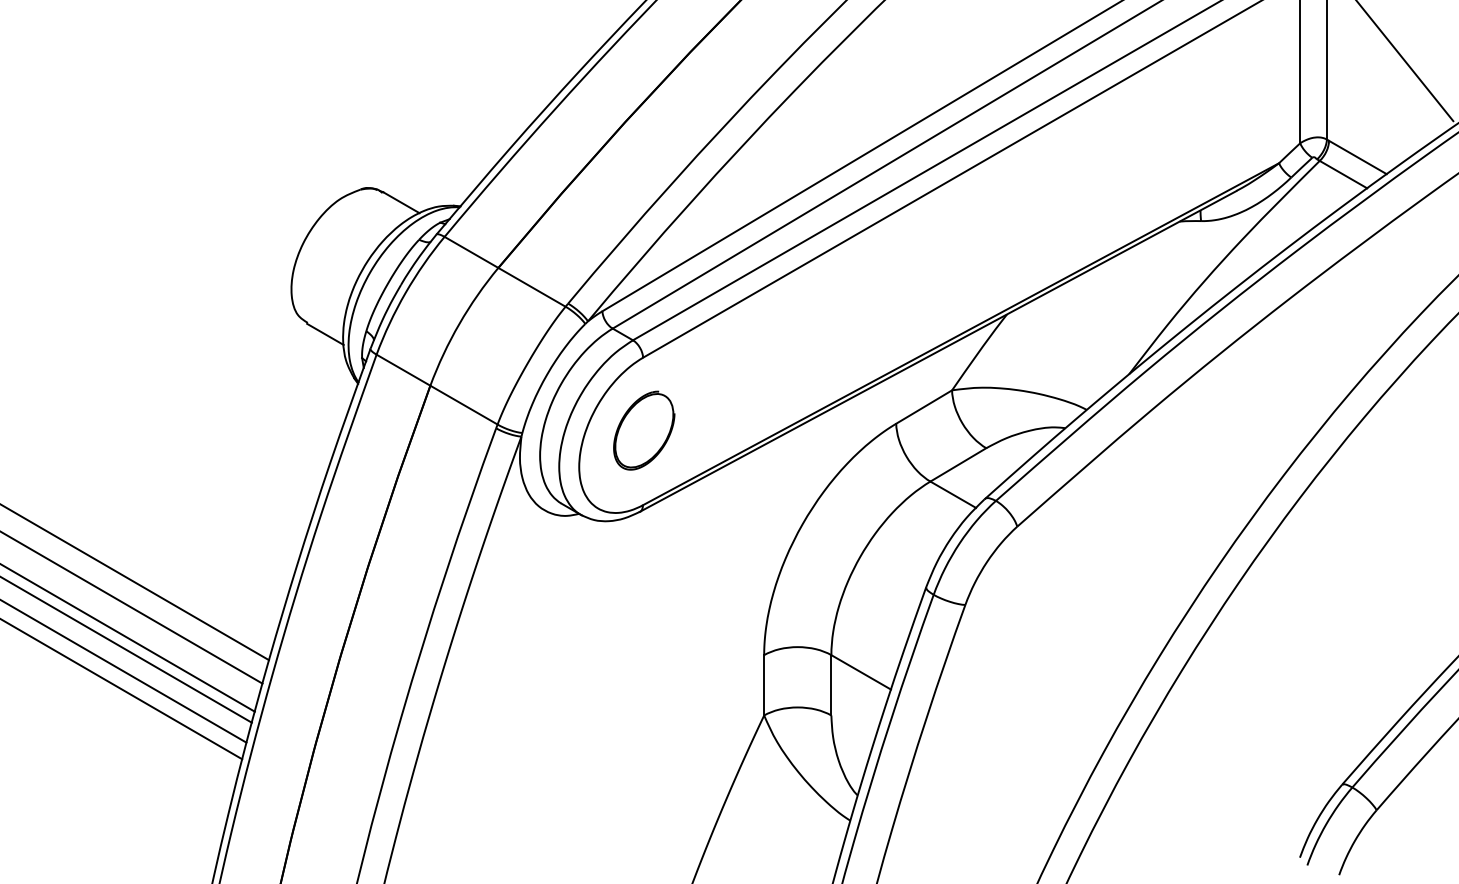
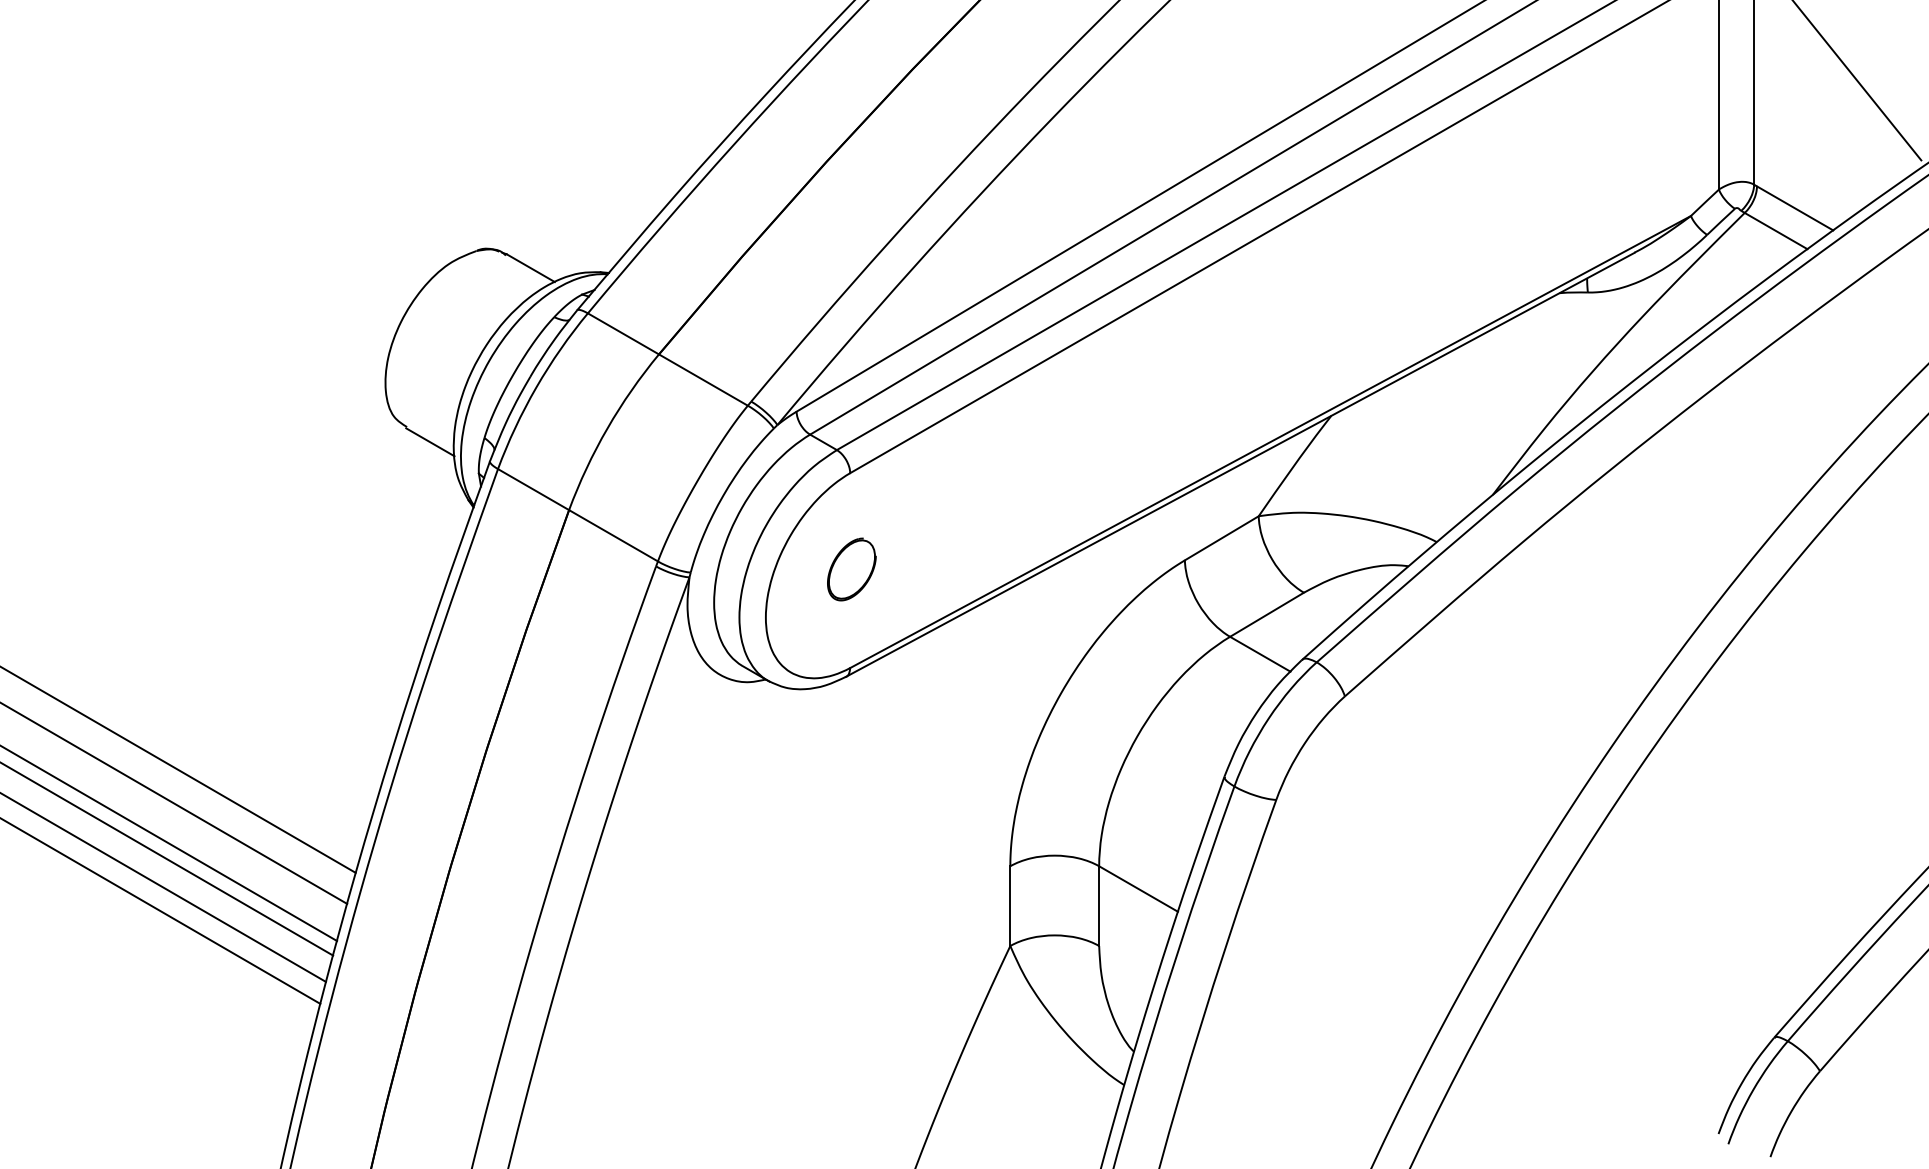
part: (644, 430) -> (851, 569), size x0.6

